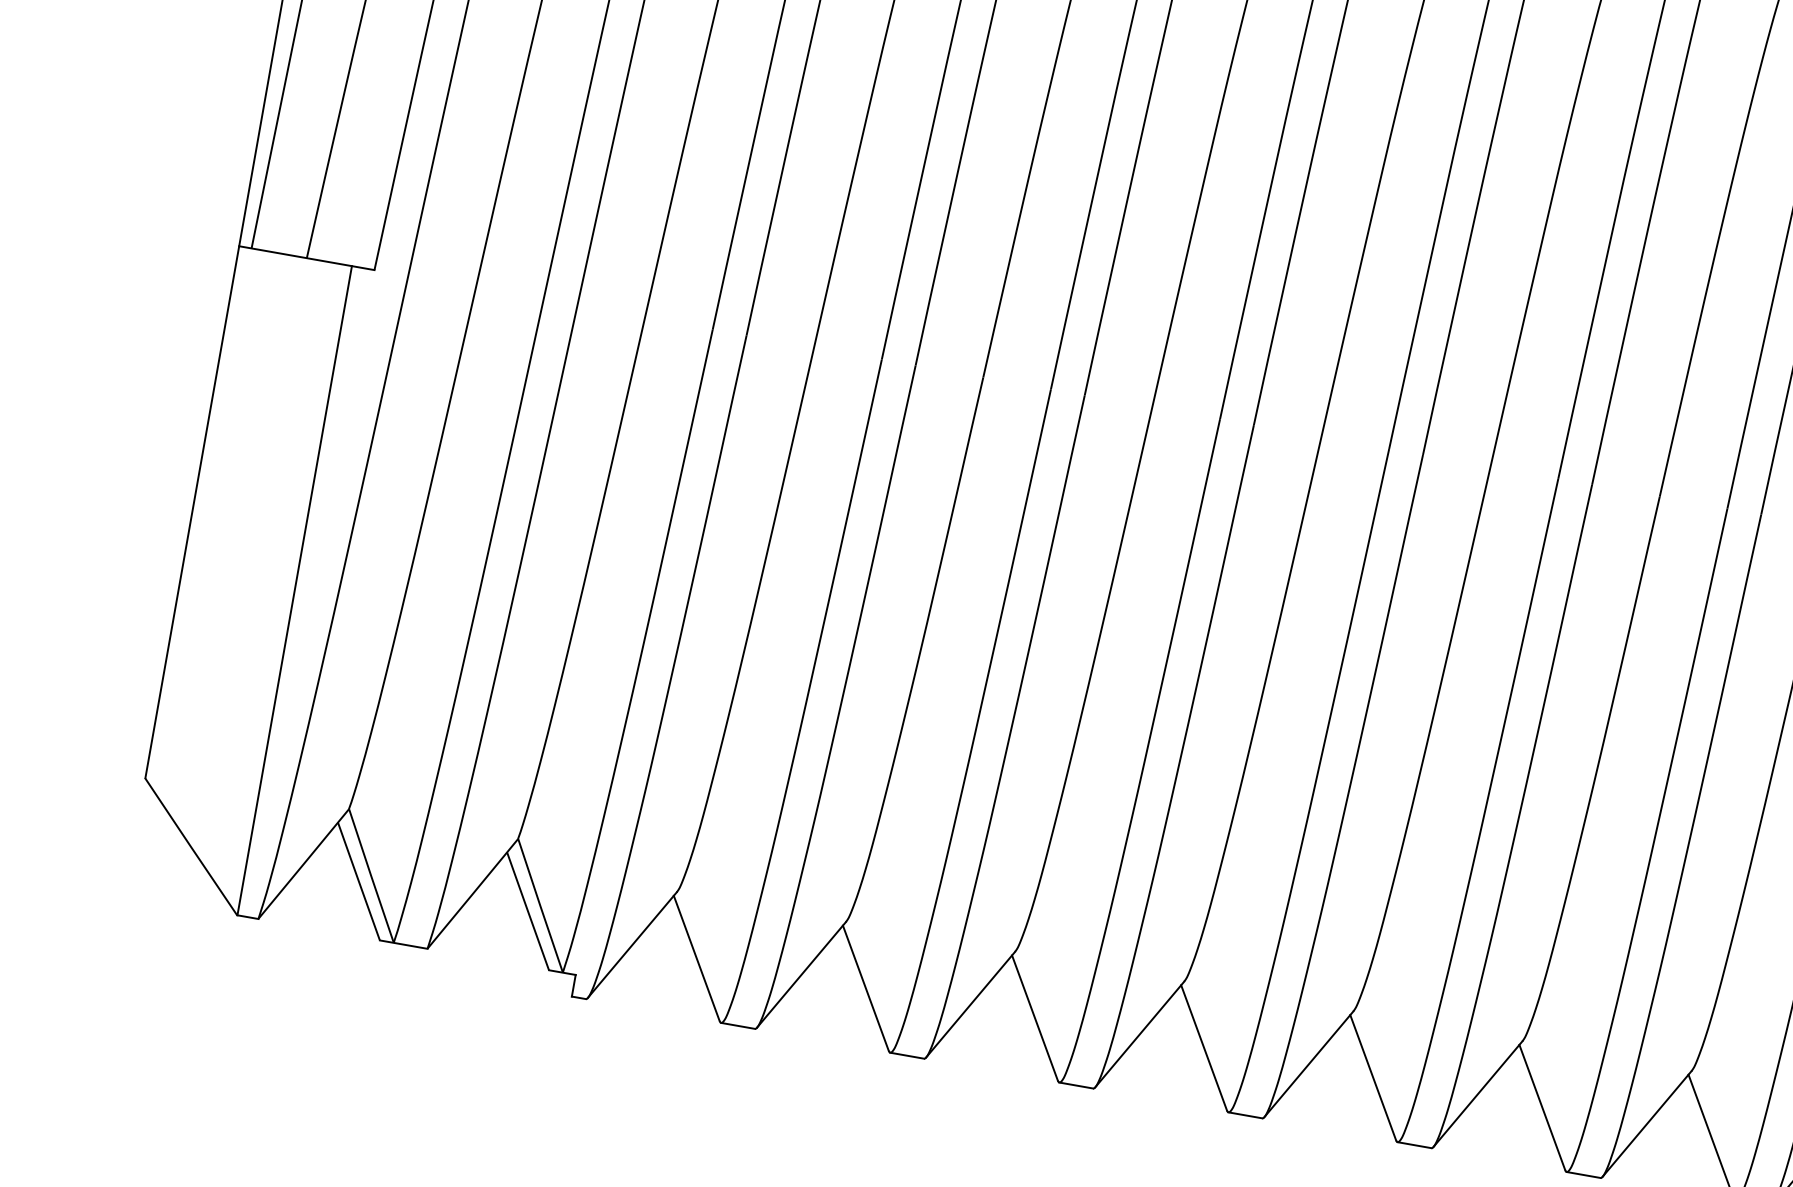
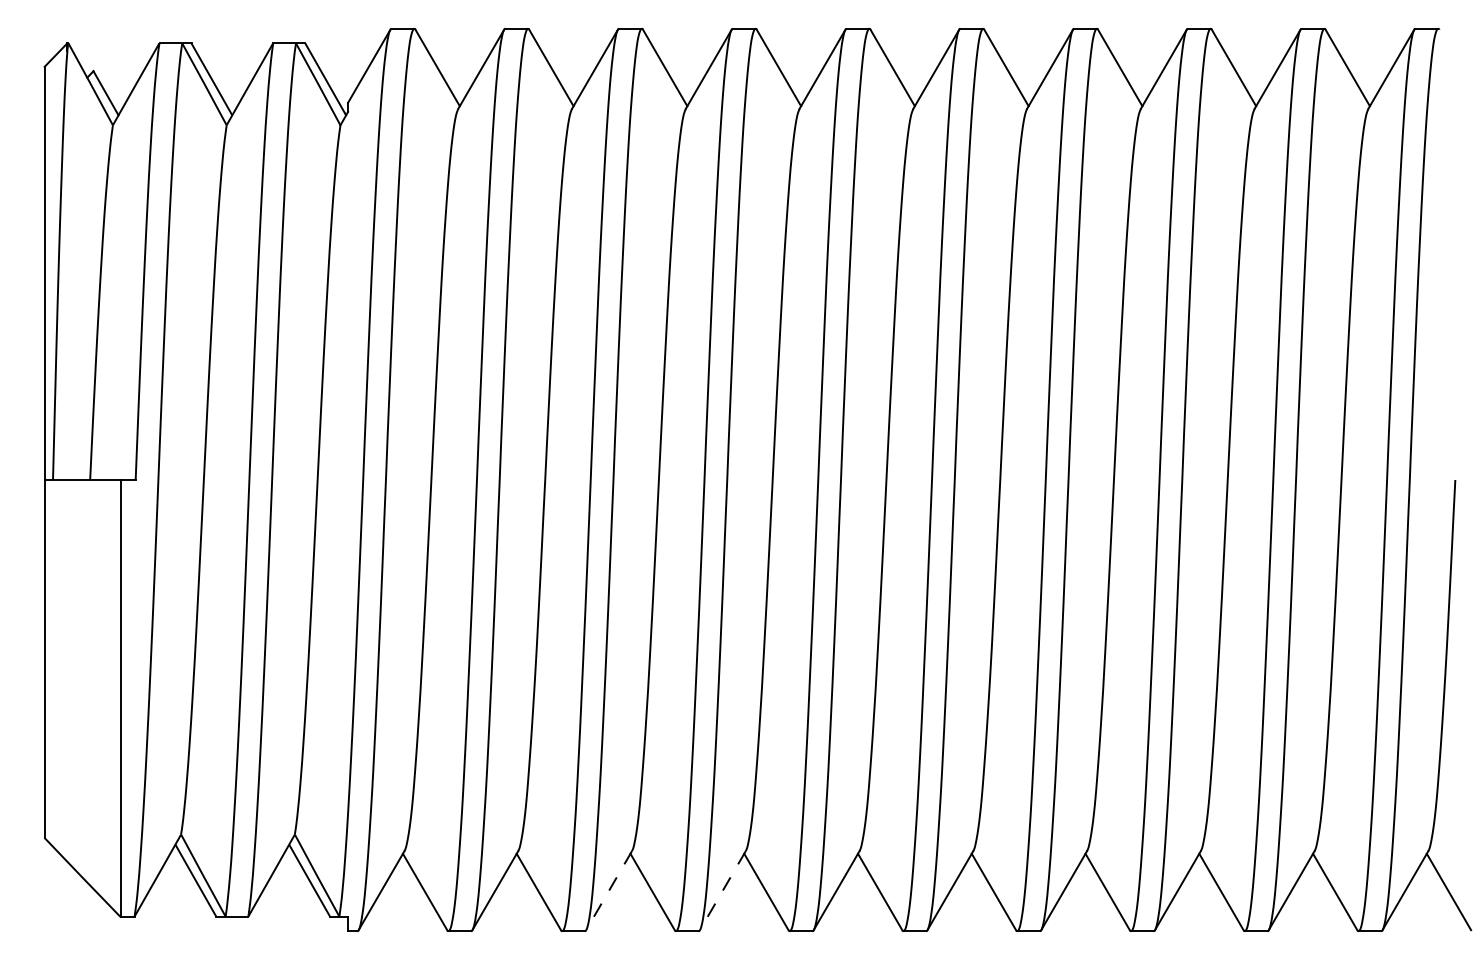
line: (971, 1004) -> (609, 890), solid -> dashed
line: (1139, 1034) -> (722, 890), solid -> dashed

